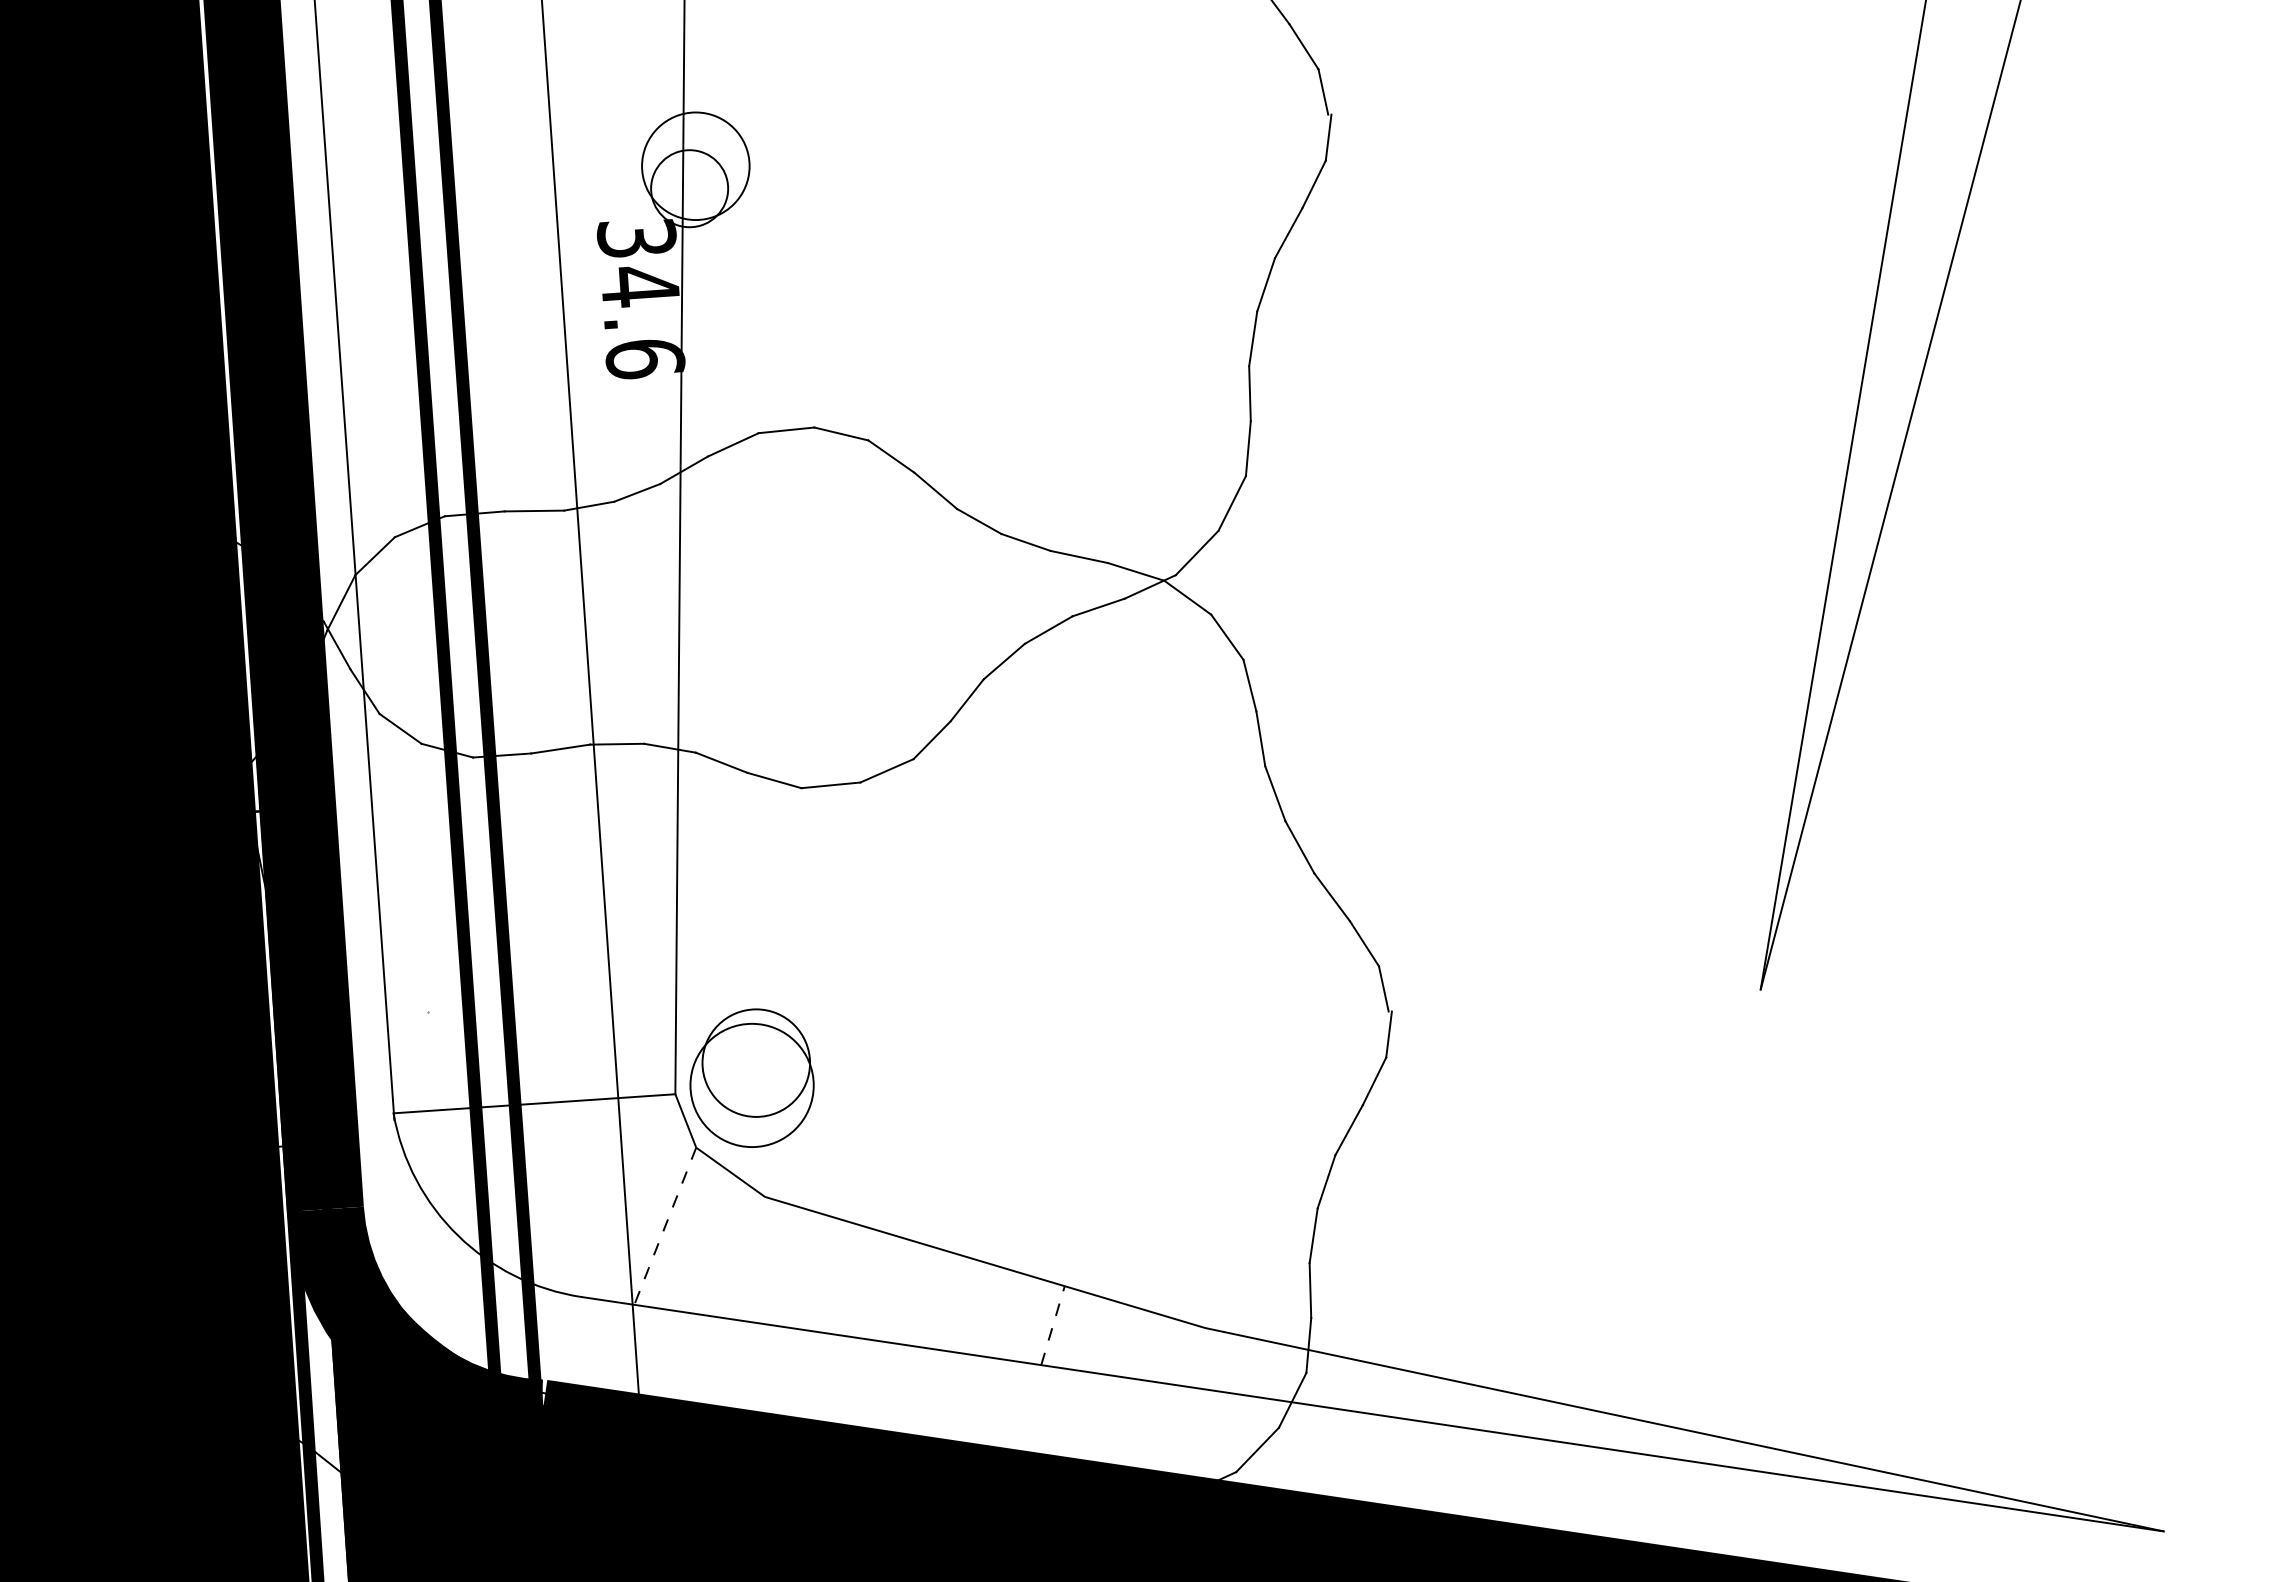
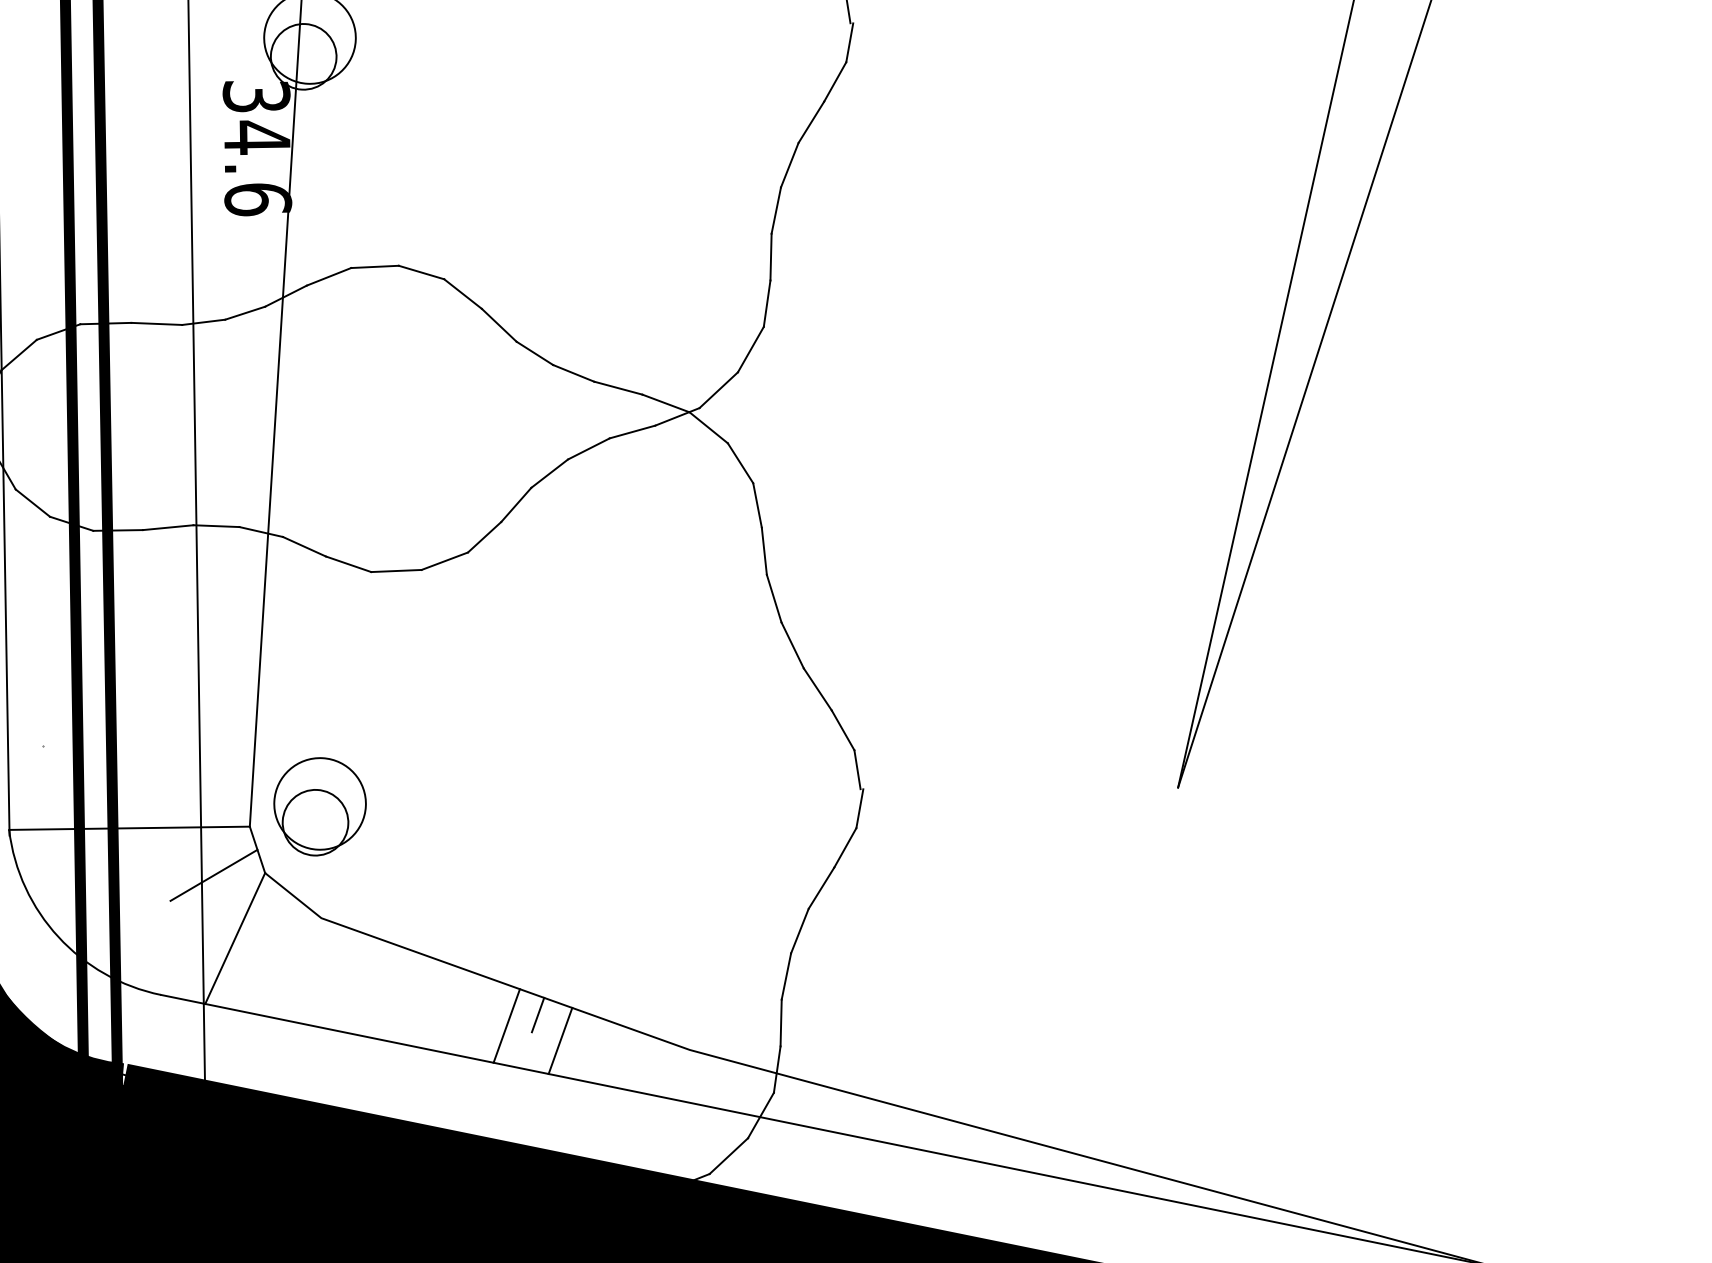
circle: (751, 1084) -> (315, 821), size x0.62
line: (636, 1153) -> (214, 875), added
line: (665, 1226) -> (235, 938), dashed -> solid
line: (1024, 1296) -> (537, 1014), added
line: (989, 1311) -> (507, 1025), added
line: (1053, 1325) -> (560, 1040), dashed -> solid

